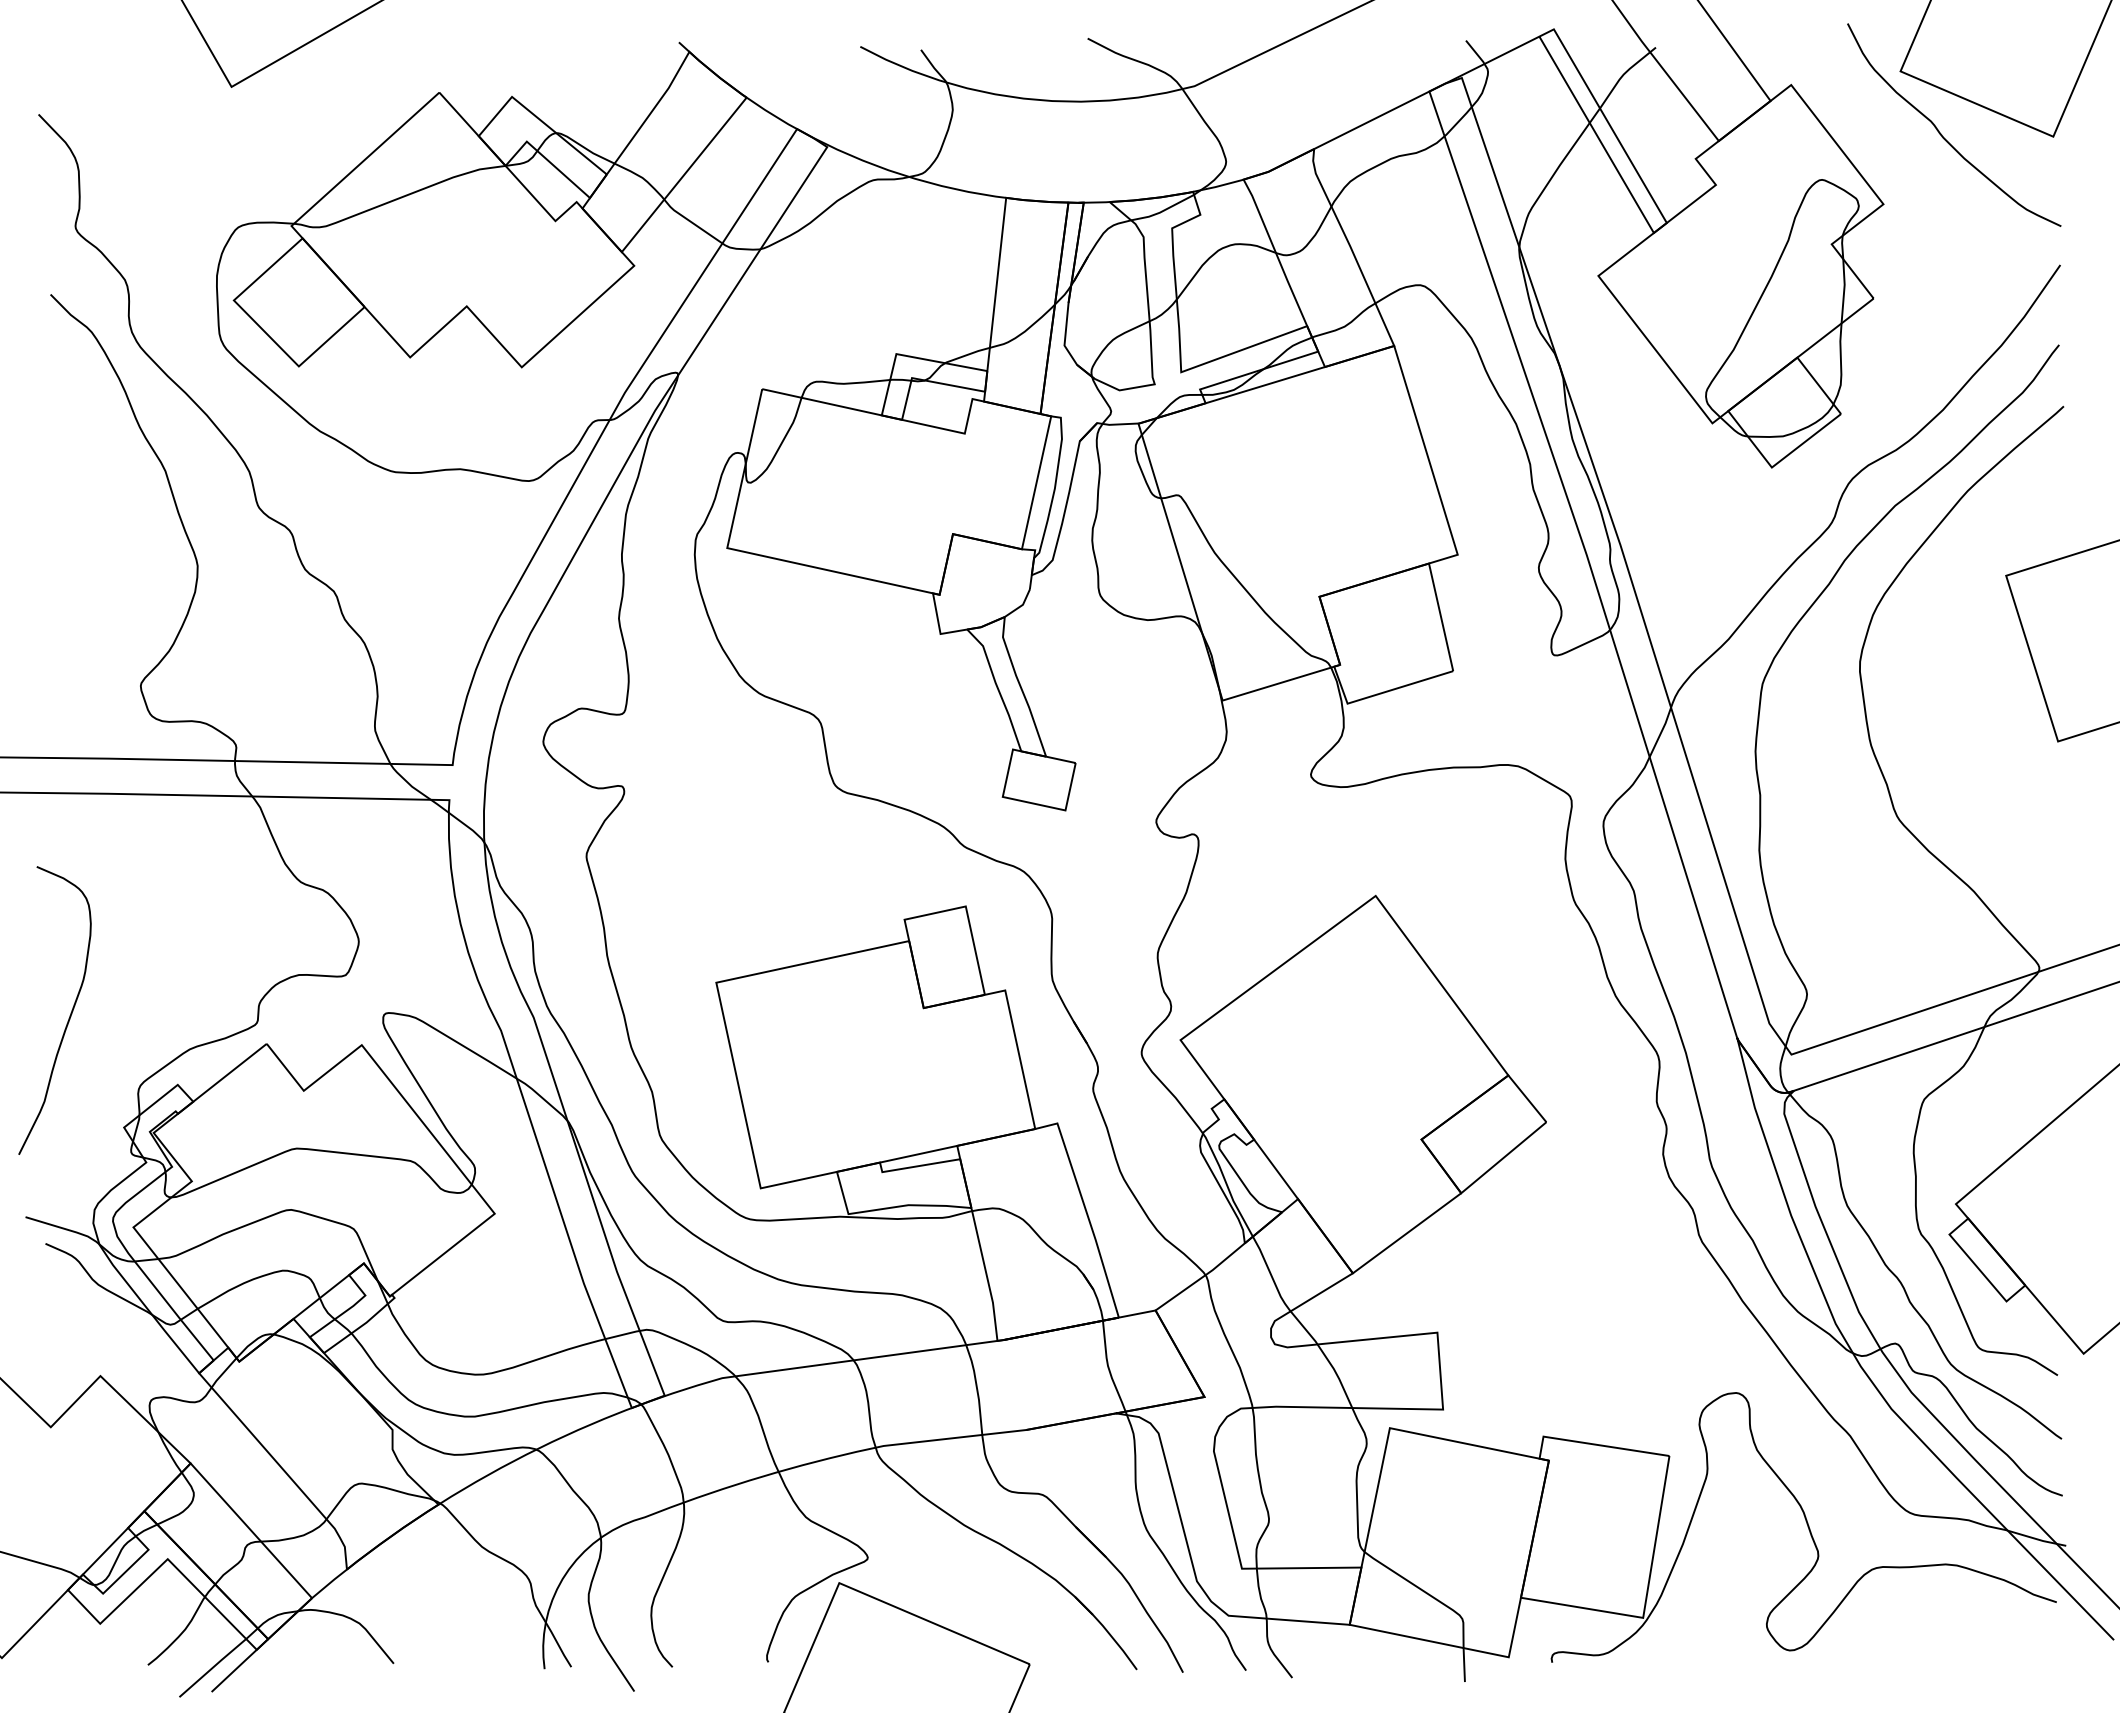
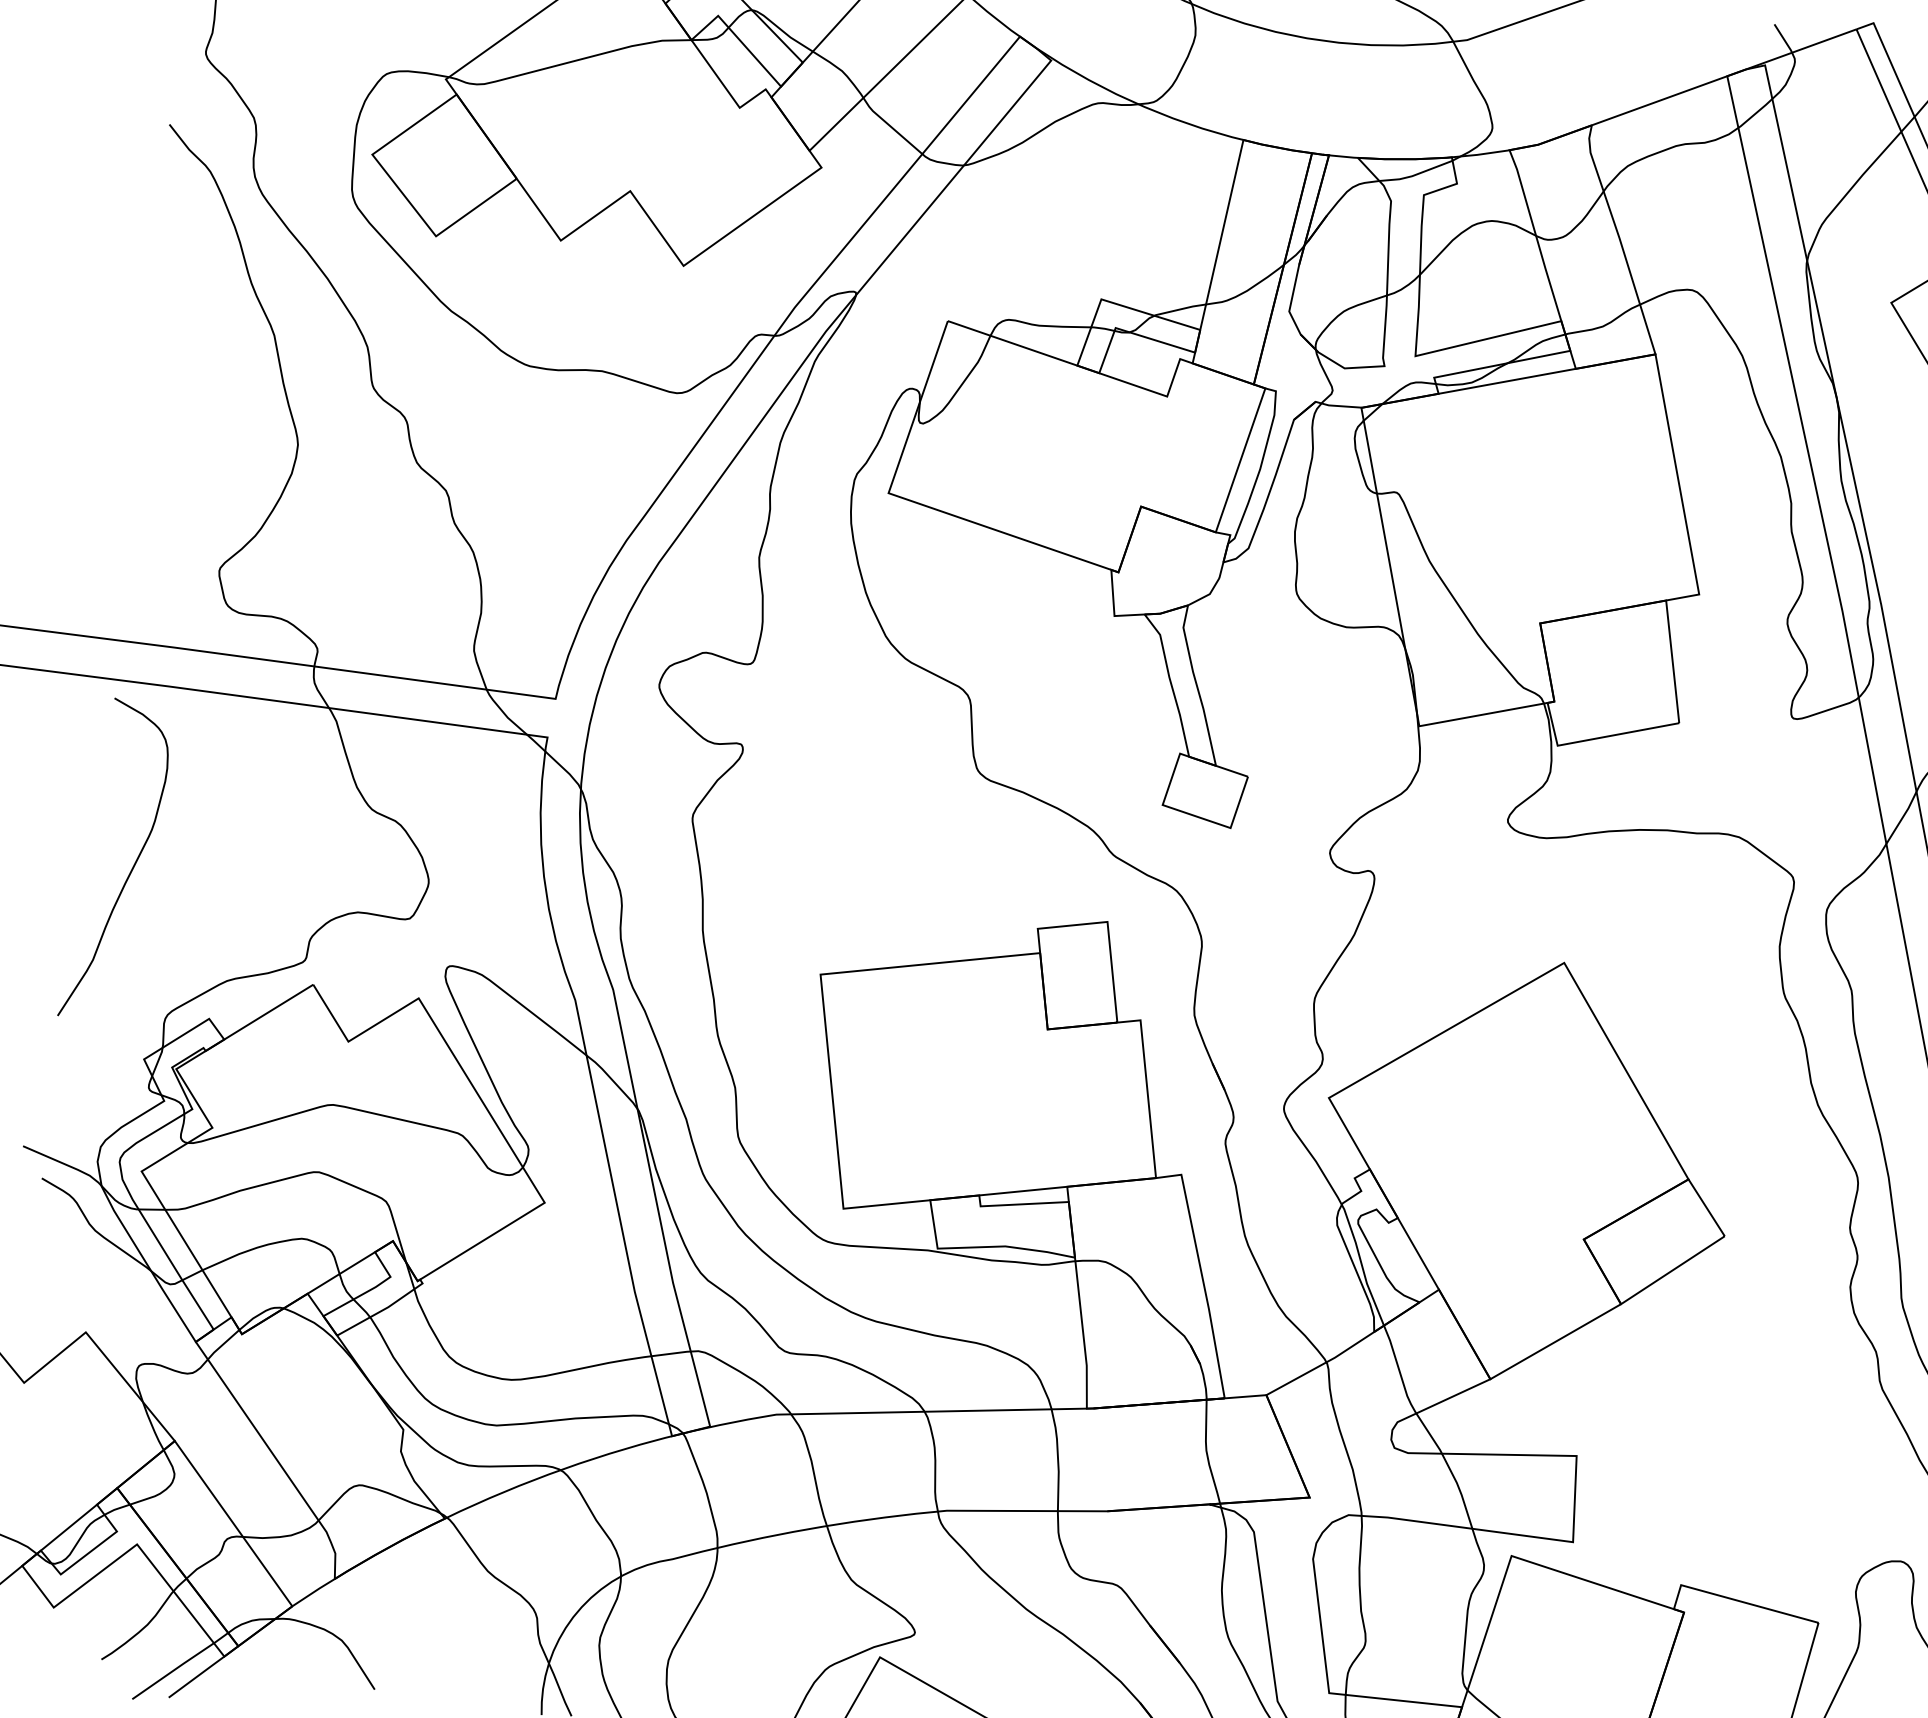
curve: (69, 1015) -> (131, 867), moved

